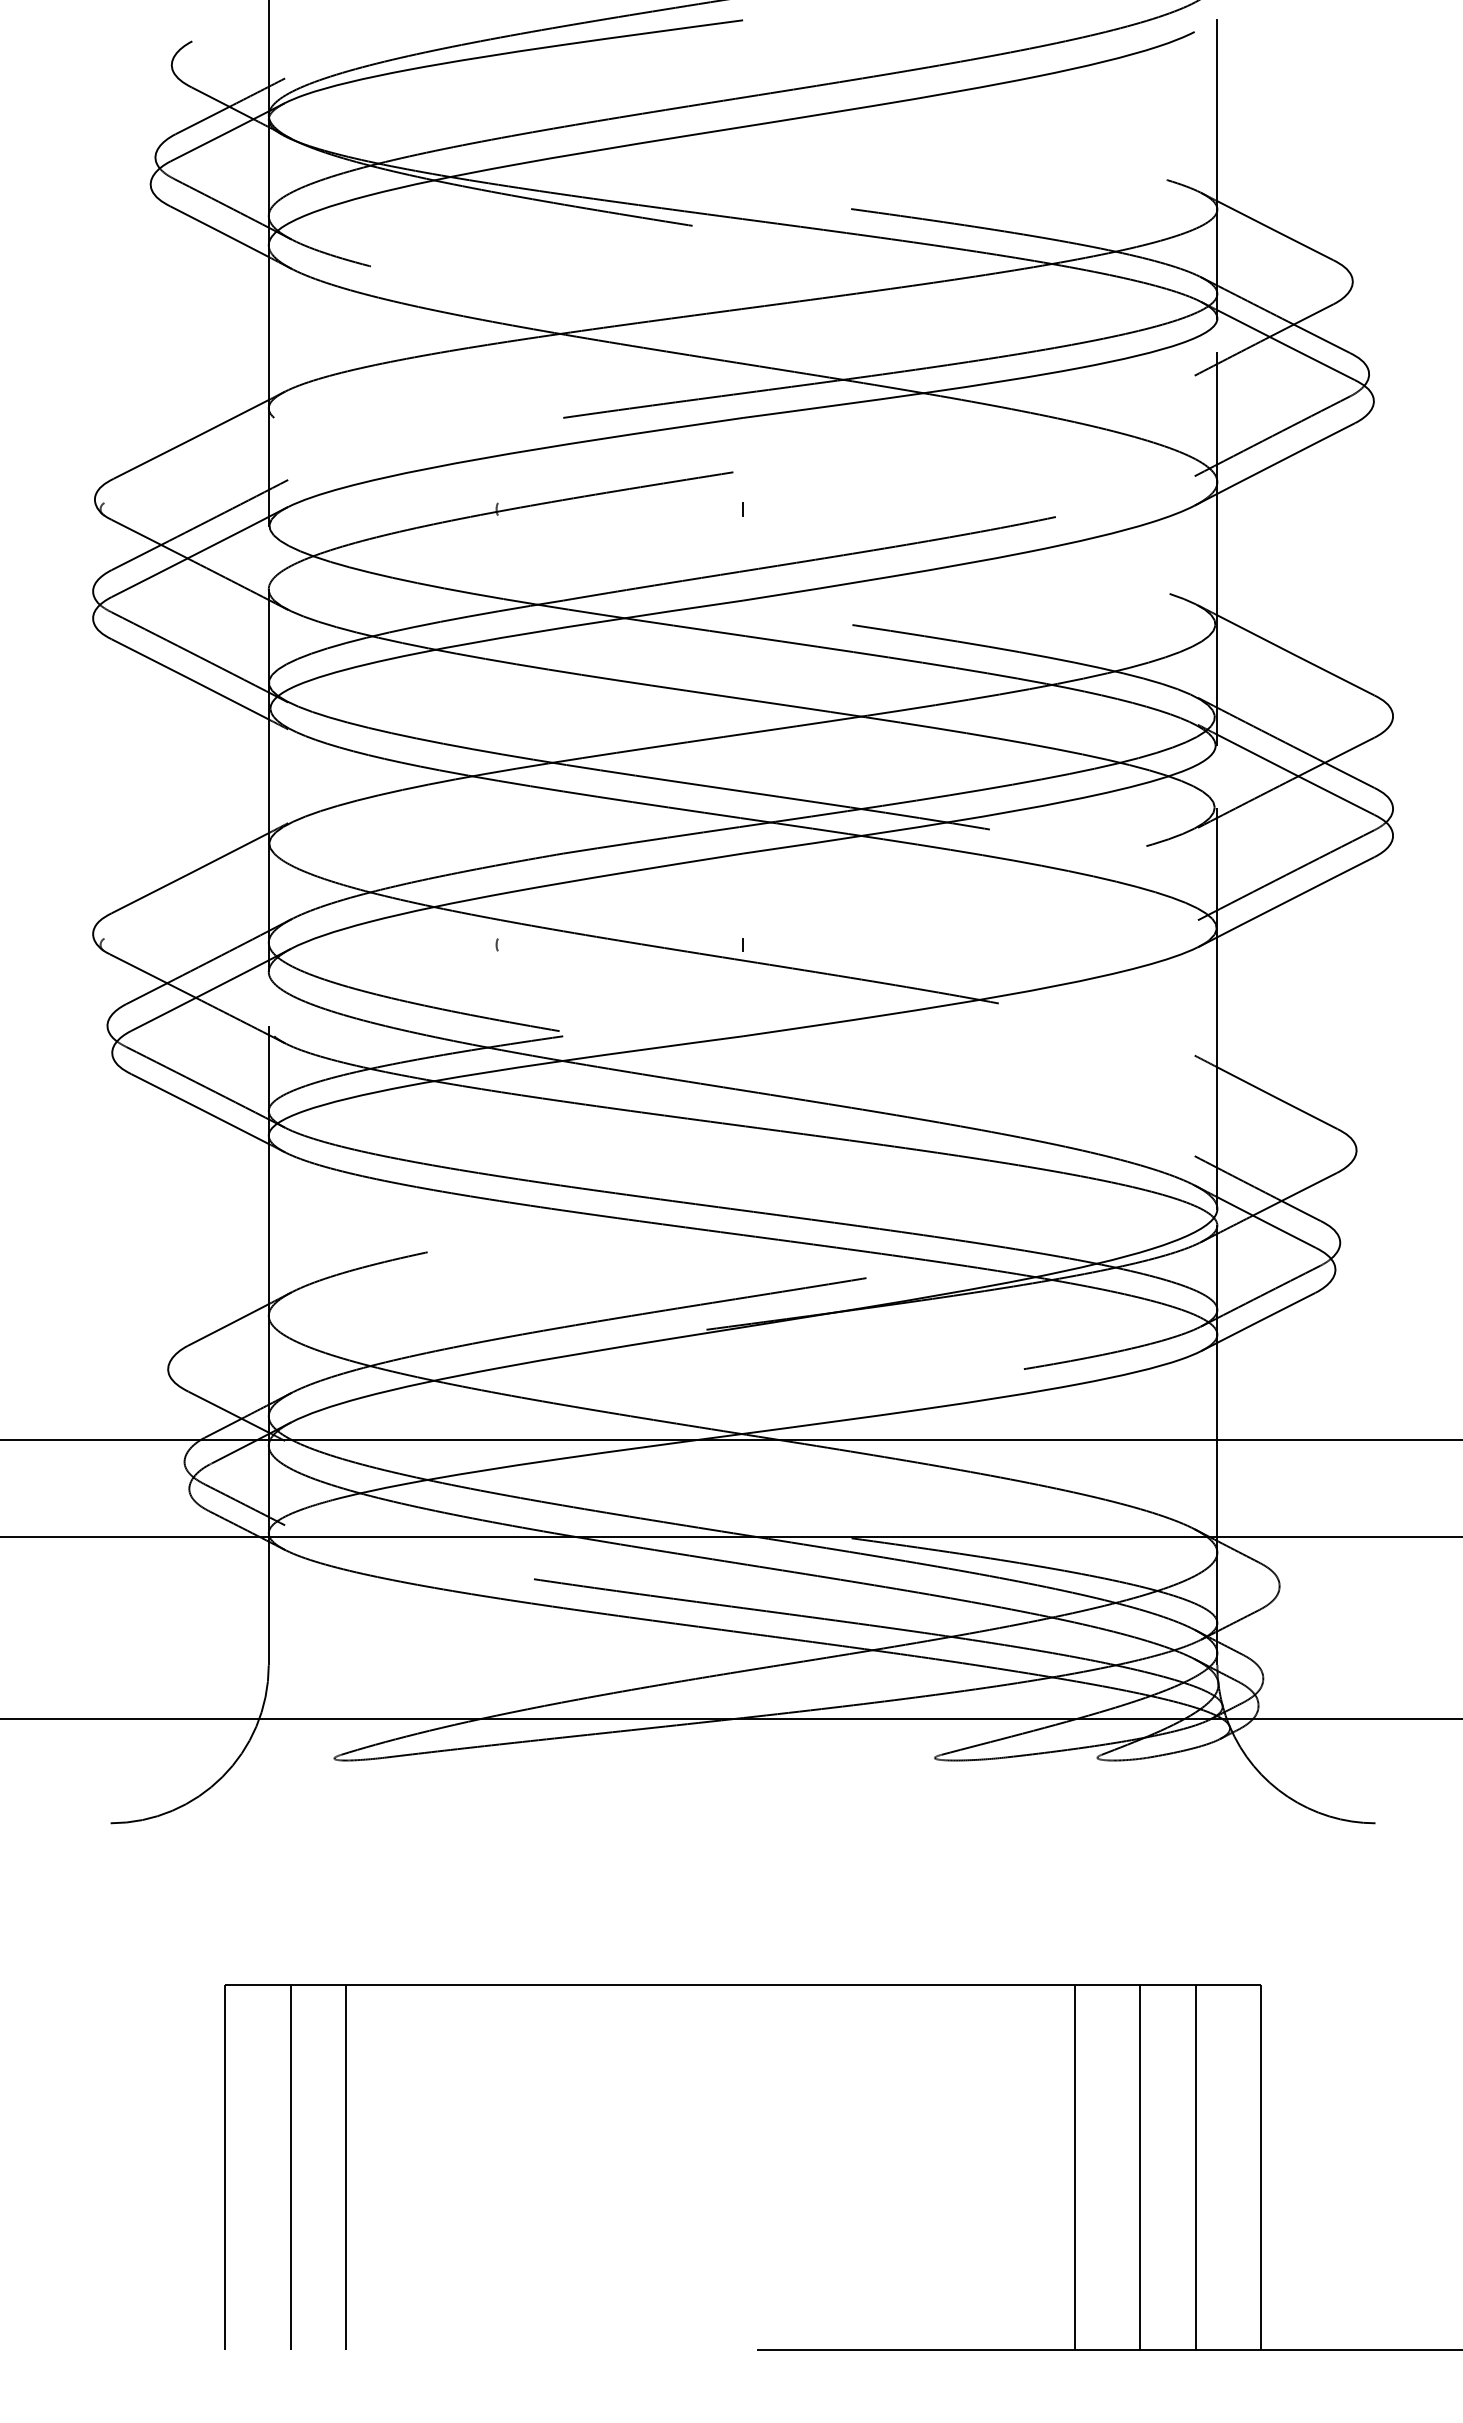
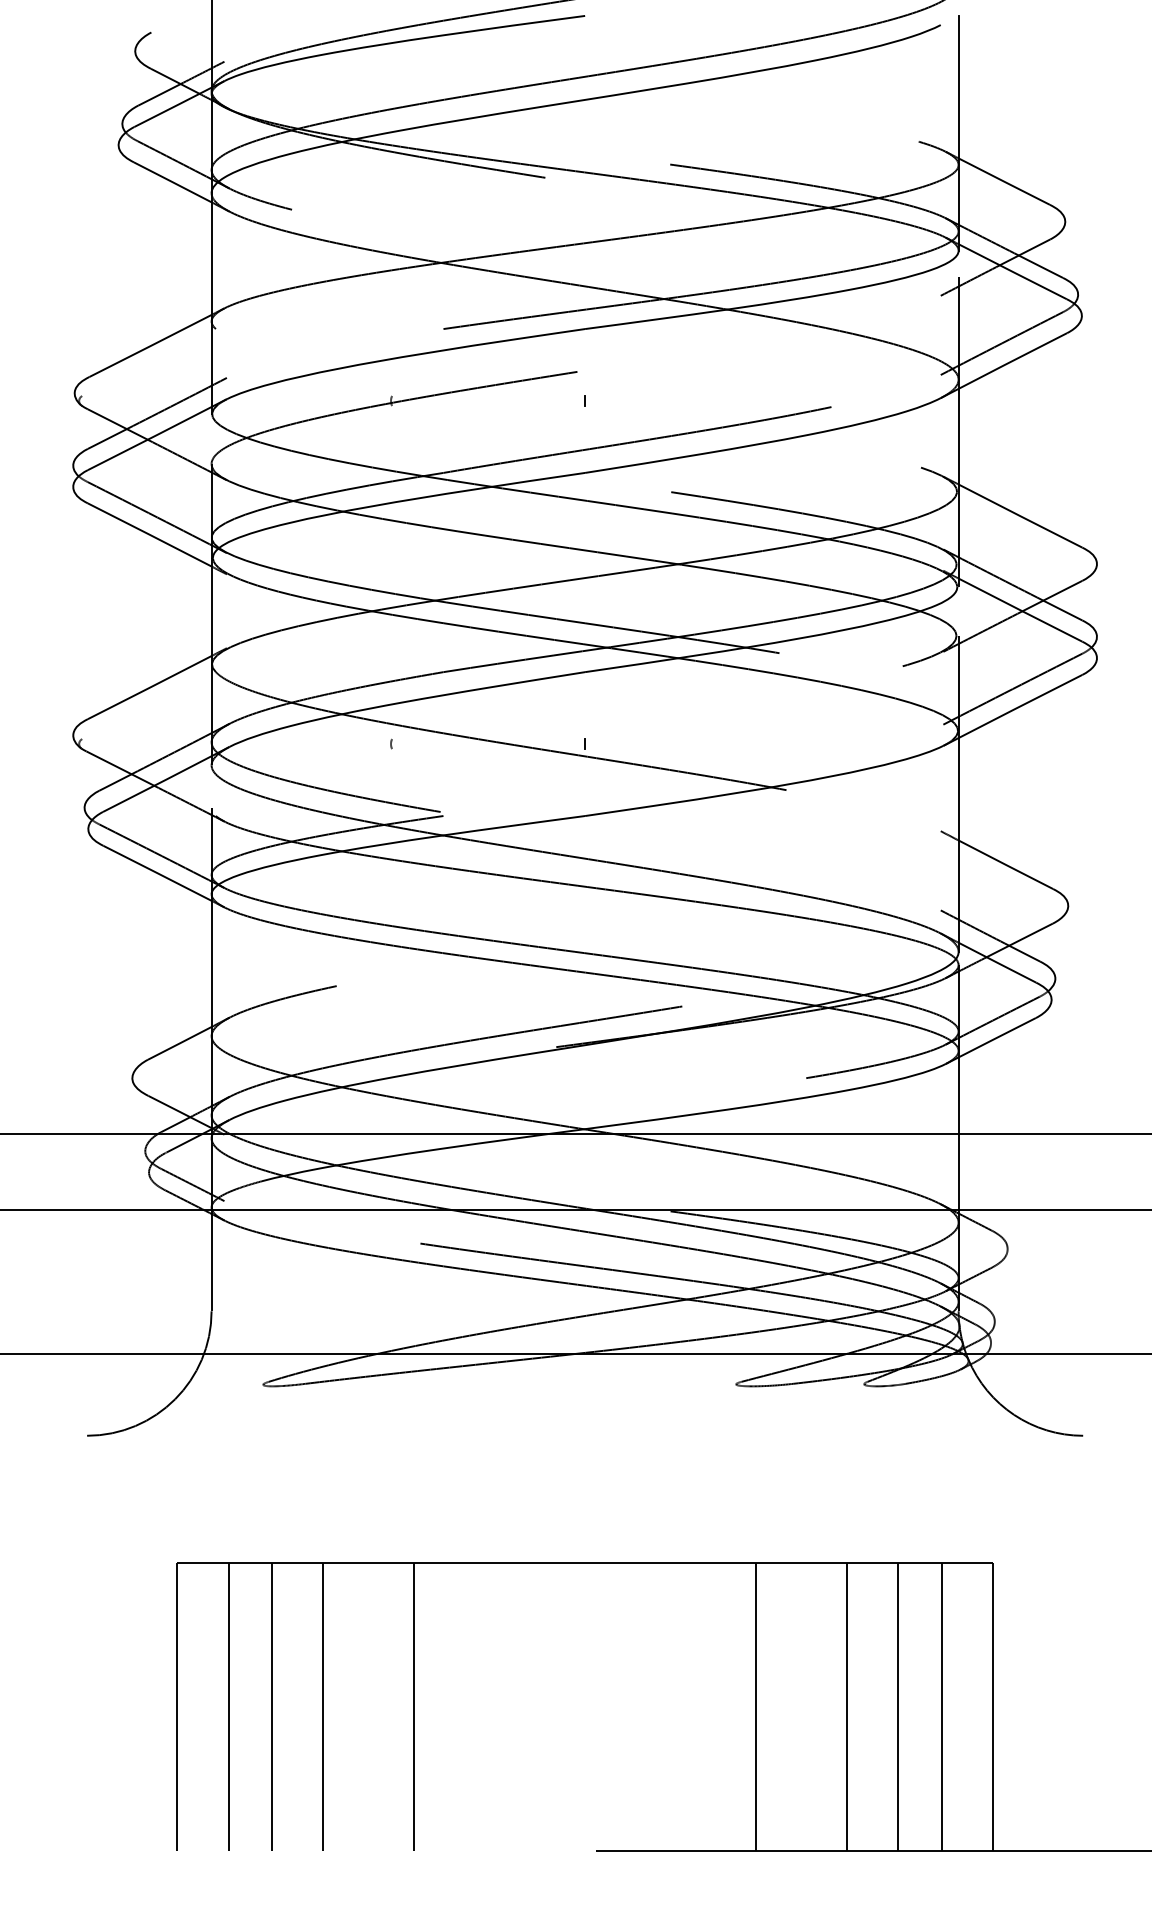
line: (410, 2167) -> (323, 1706), added
line: (526, 2167) -> (414, 1706), added
line: (959, 2167) -> (755, 1706), added

